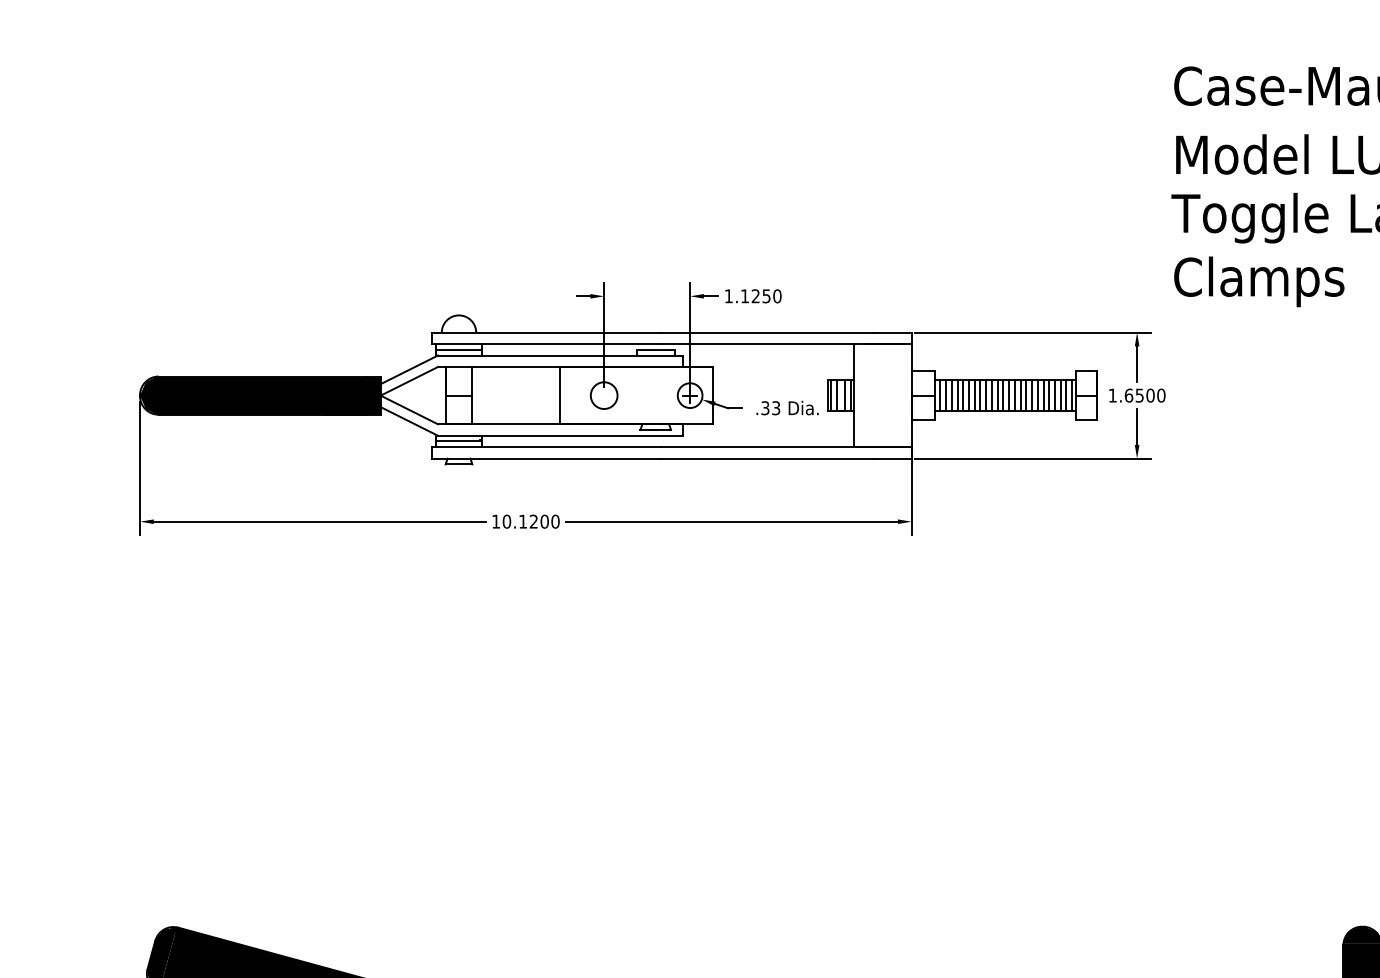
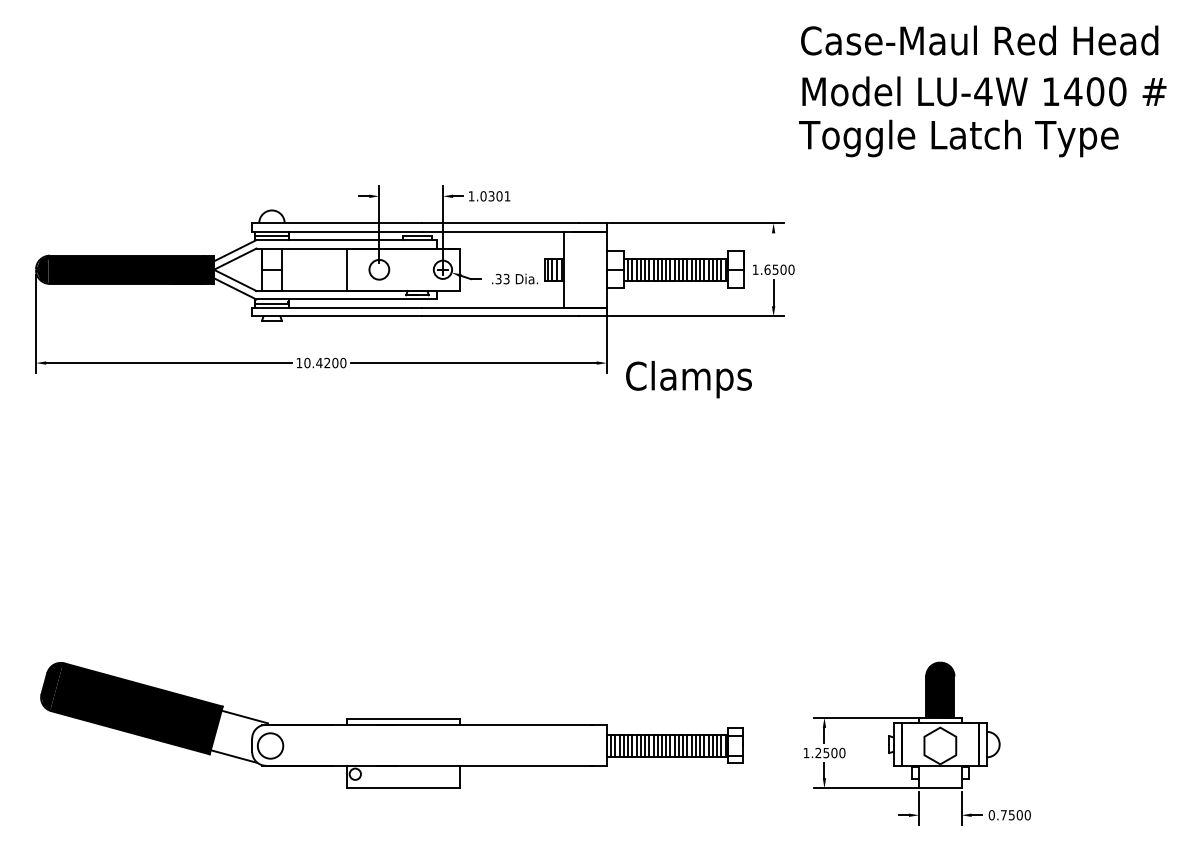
text: (1258, 281) -> (688, 379), moved
text: (761, 296) -> (495, 196), 1.1250 -> 1.0301
line: (1136, 364) -> (773, 246), removed
text: (523, 522) -> (319, 363), 10.1200 -> 10.4200

